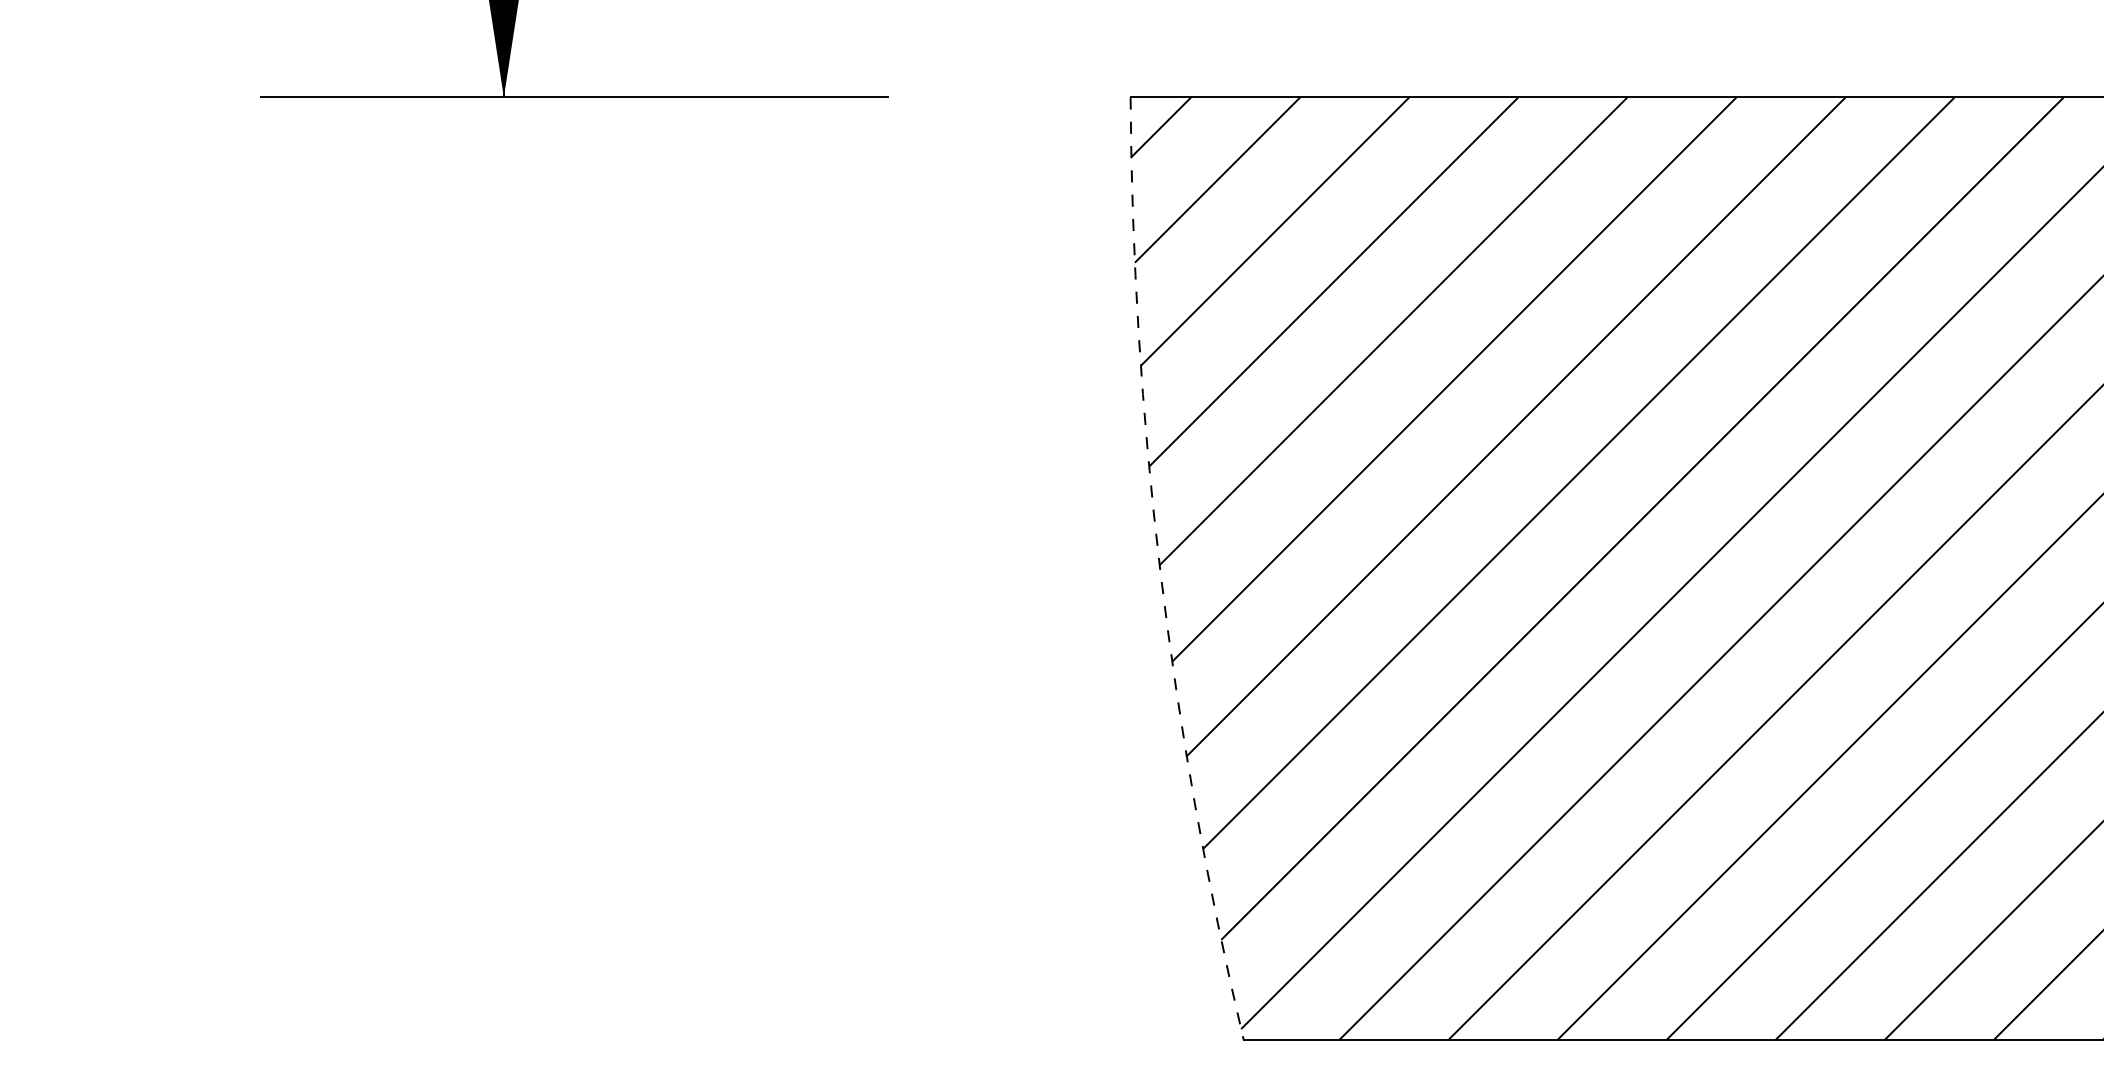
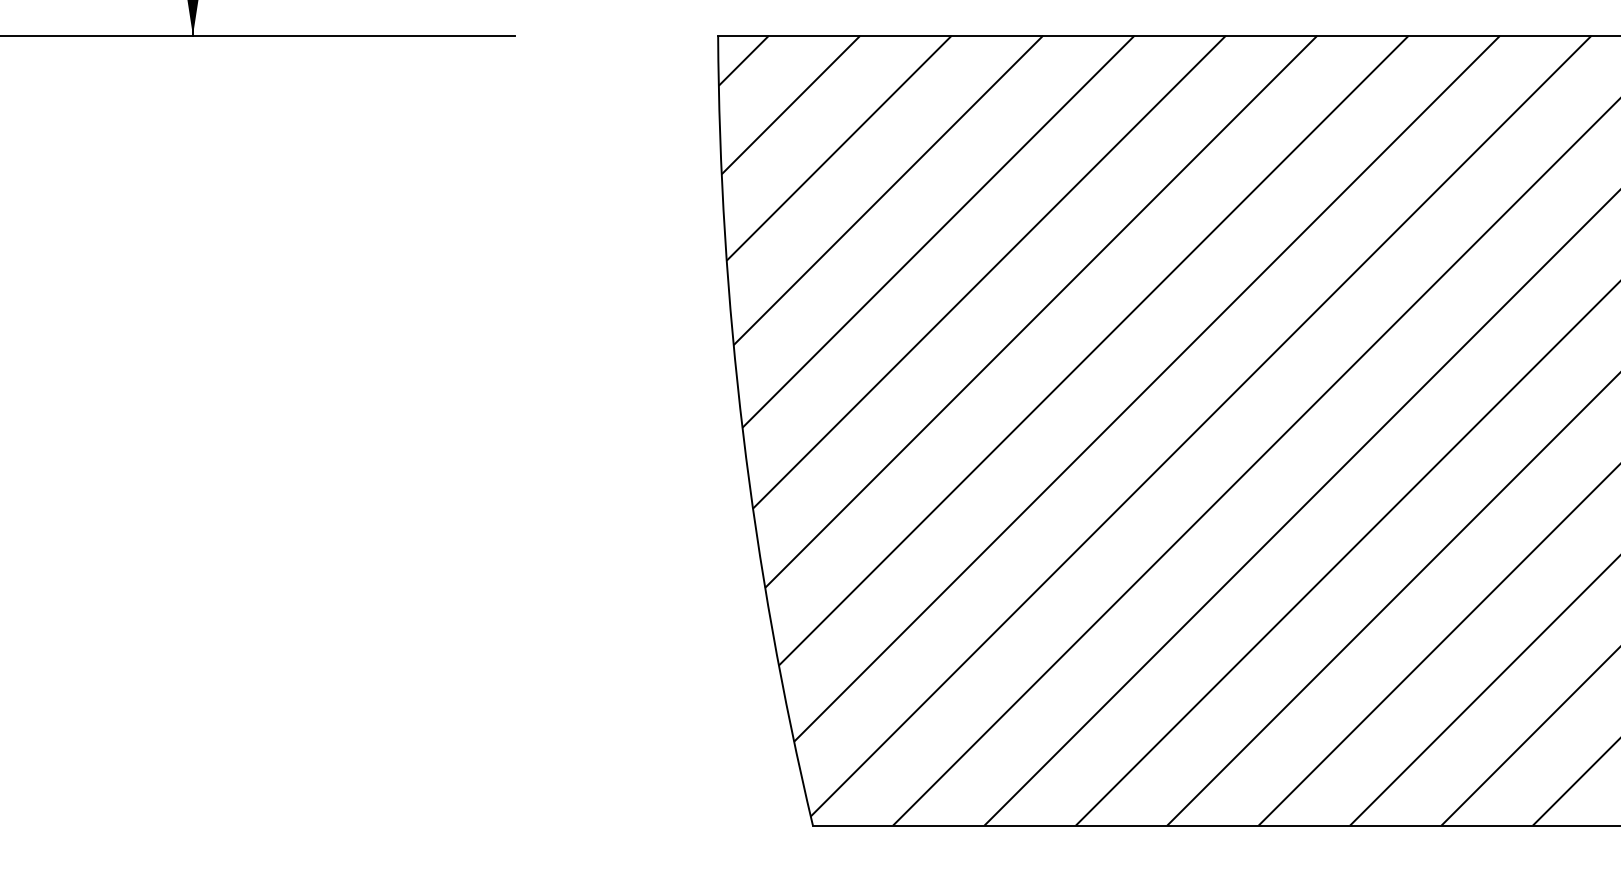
arc: (1160, 571) -> (743, 433), dashed -> solid

